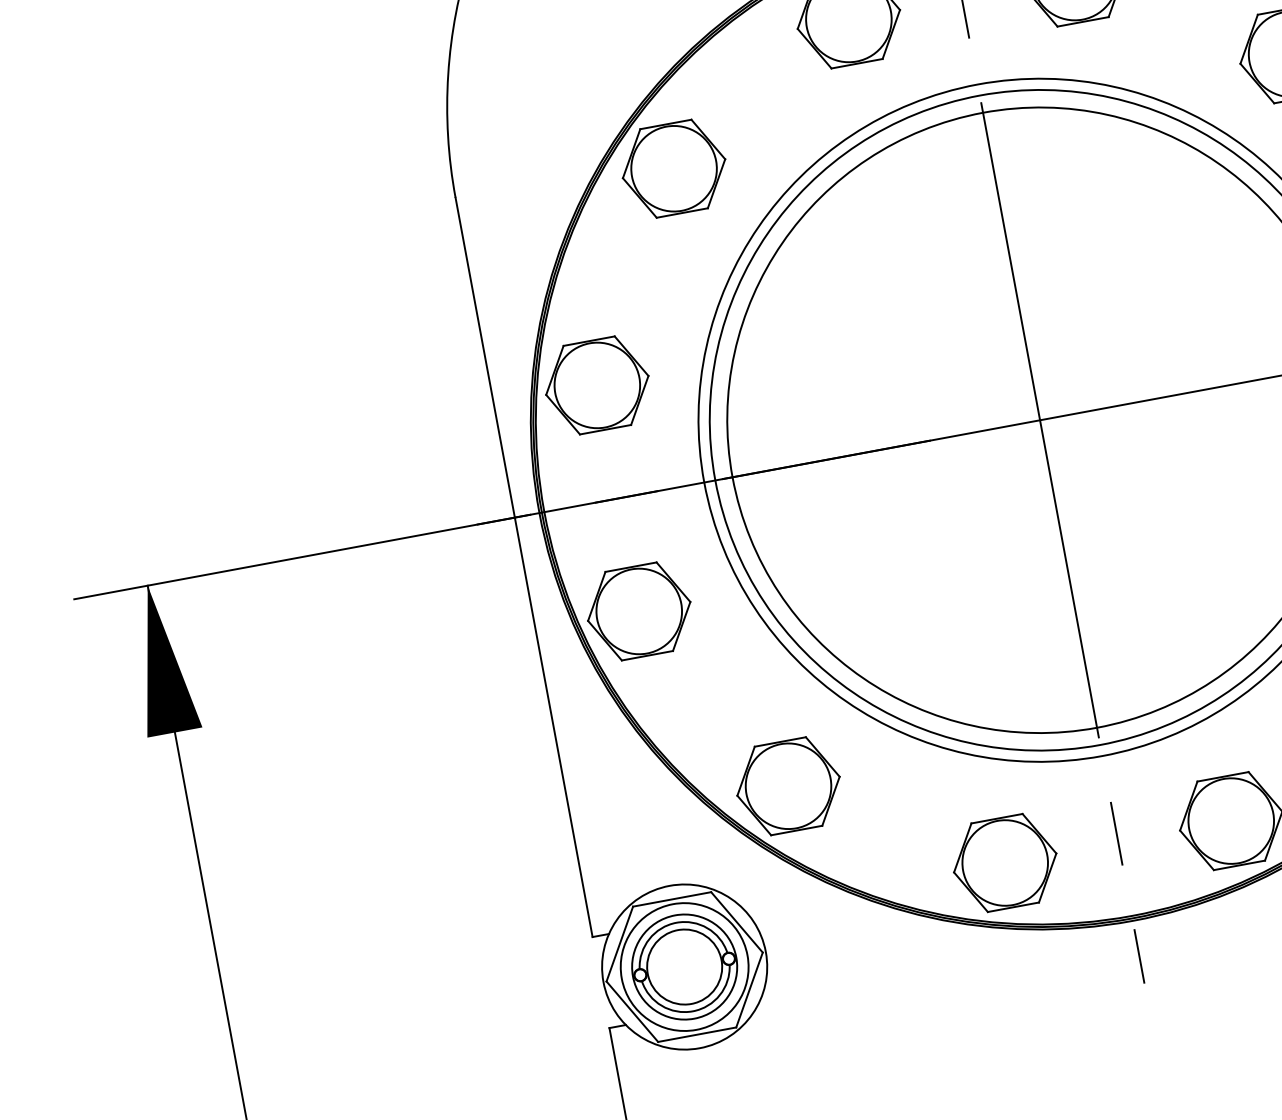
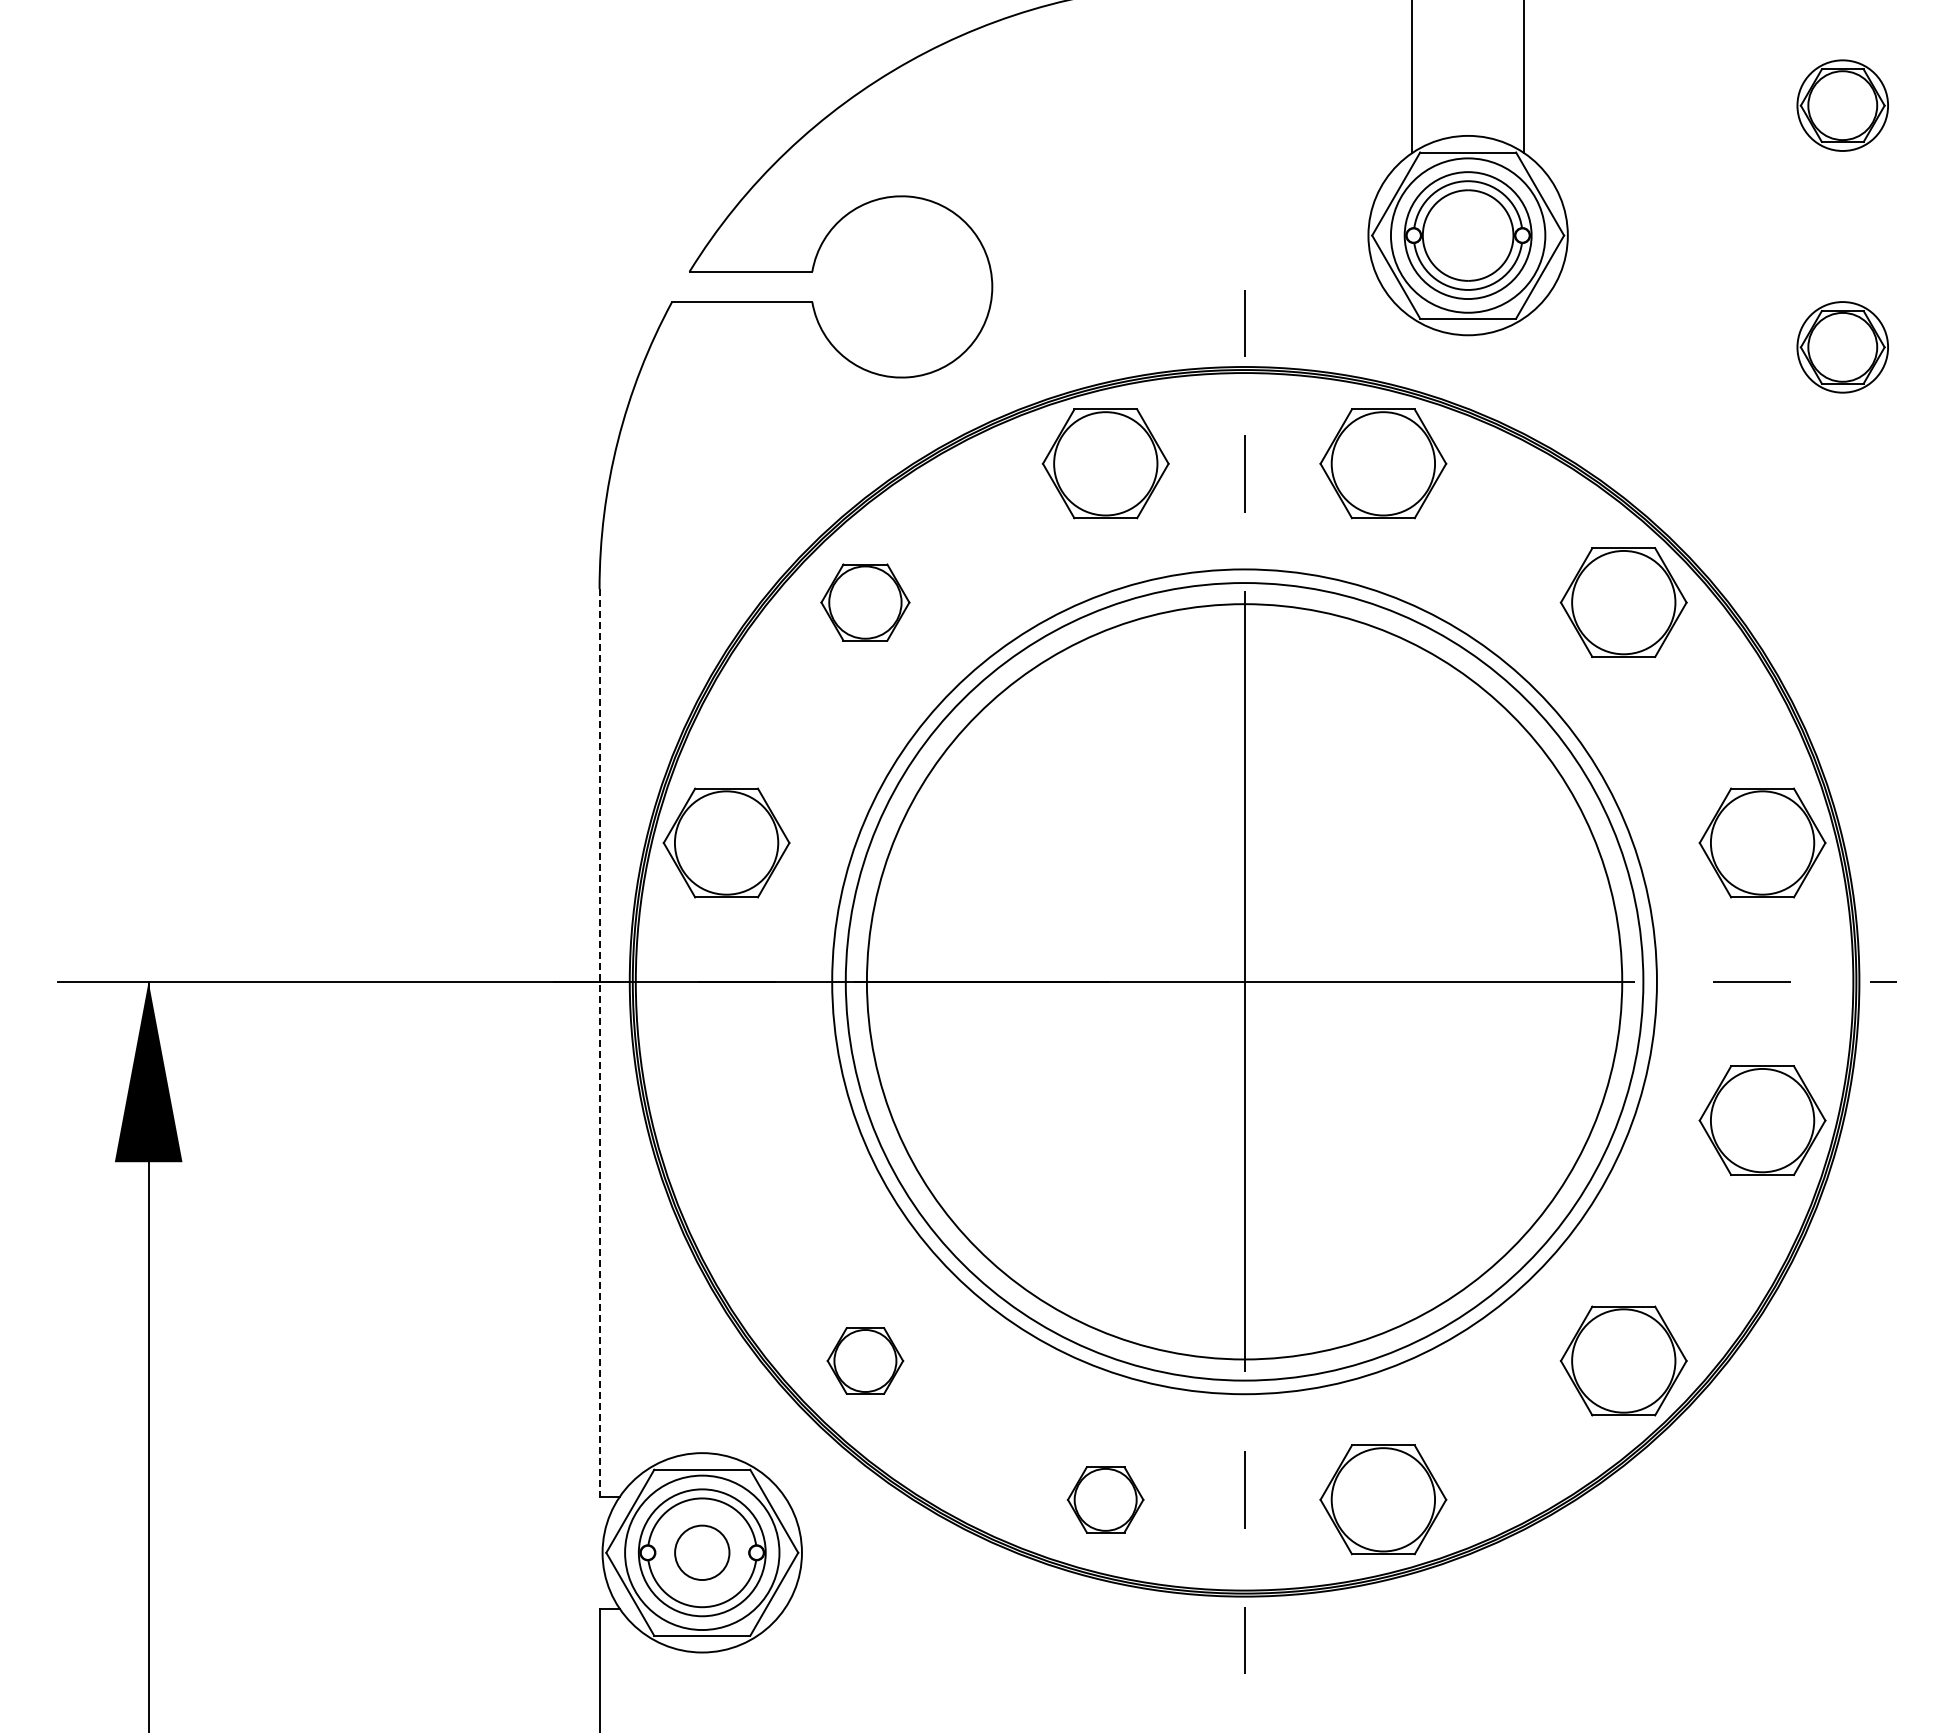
part: (674, 168) -> (865, 602), size x0.7
line: (524, 567) -> (599, 1043), solid -> dashed
part: (639, 611) -> (726, 1120), removed
part: (788, 785) -> (865, 1360), size x0.6
part: (1004, 862) -> (1105, 1499), size x0.6
circle: (683, 966) -> (701, 1552), size x0.6

